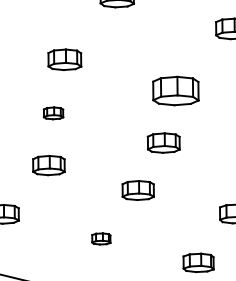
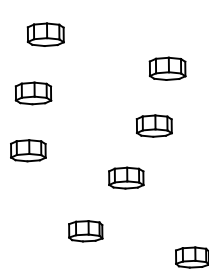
part: (175, 90) -> (167, 68), size x0.71
part: (53, 113) -> (33, 93), size x1.67
part: (101, 238) -> (86, 230), size x1.67

